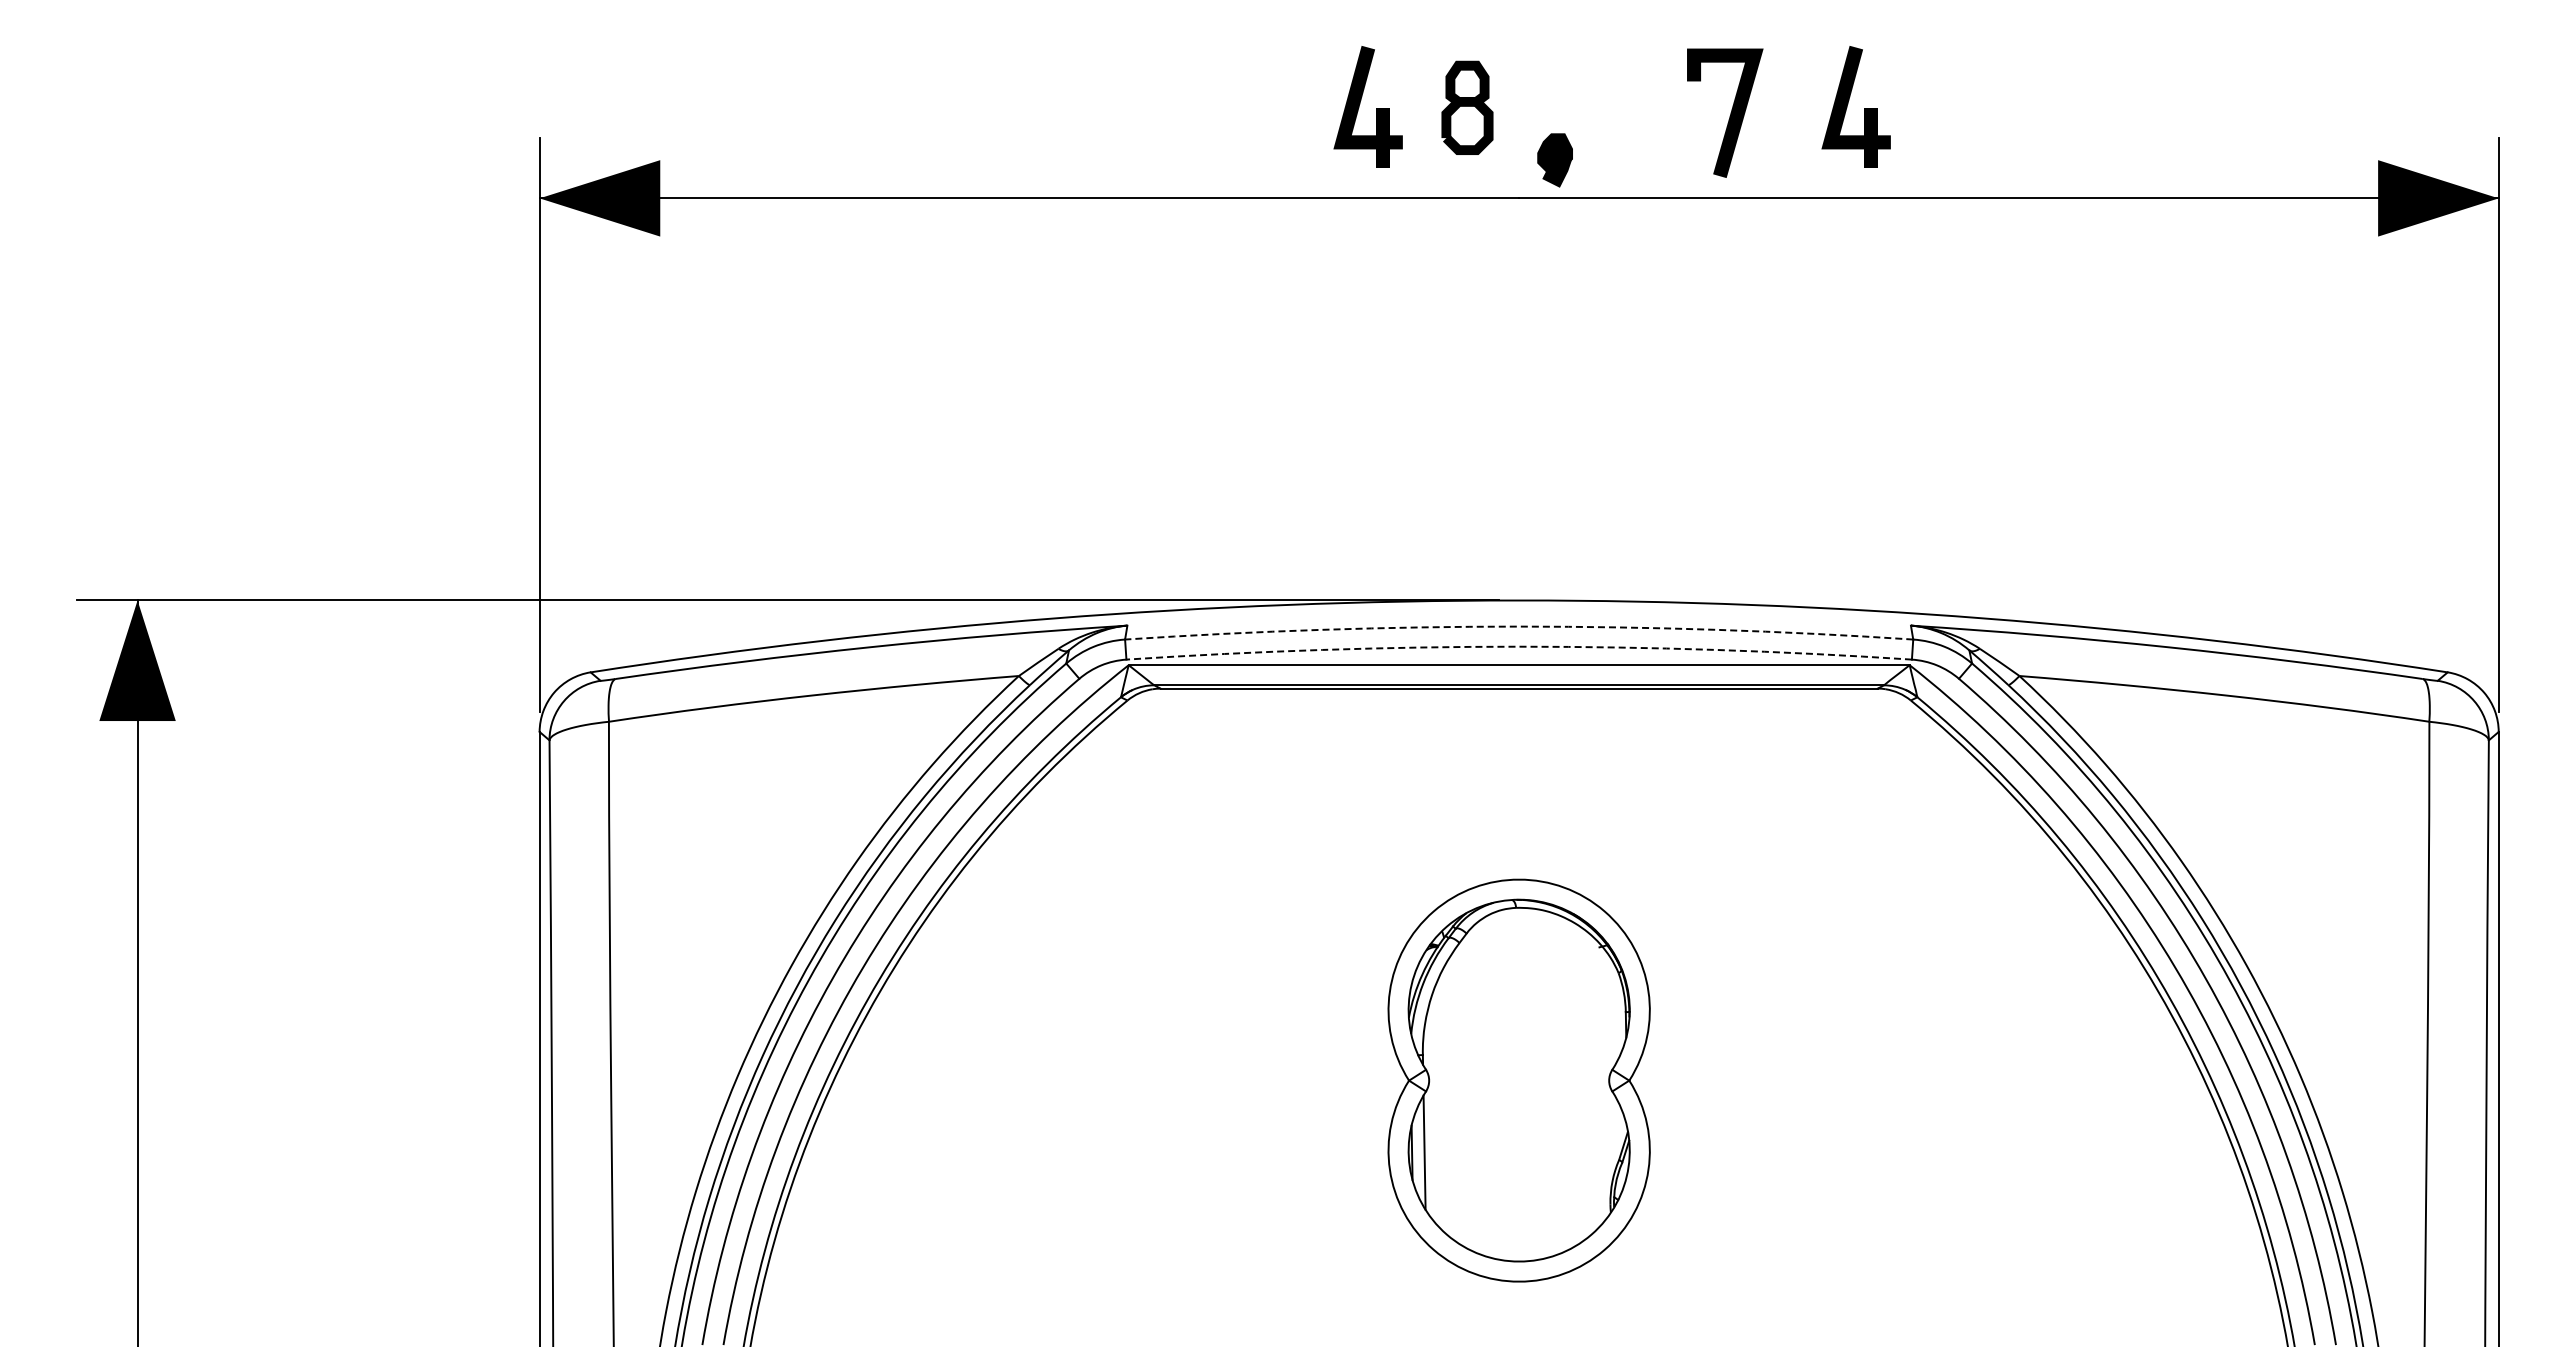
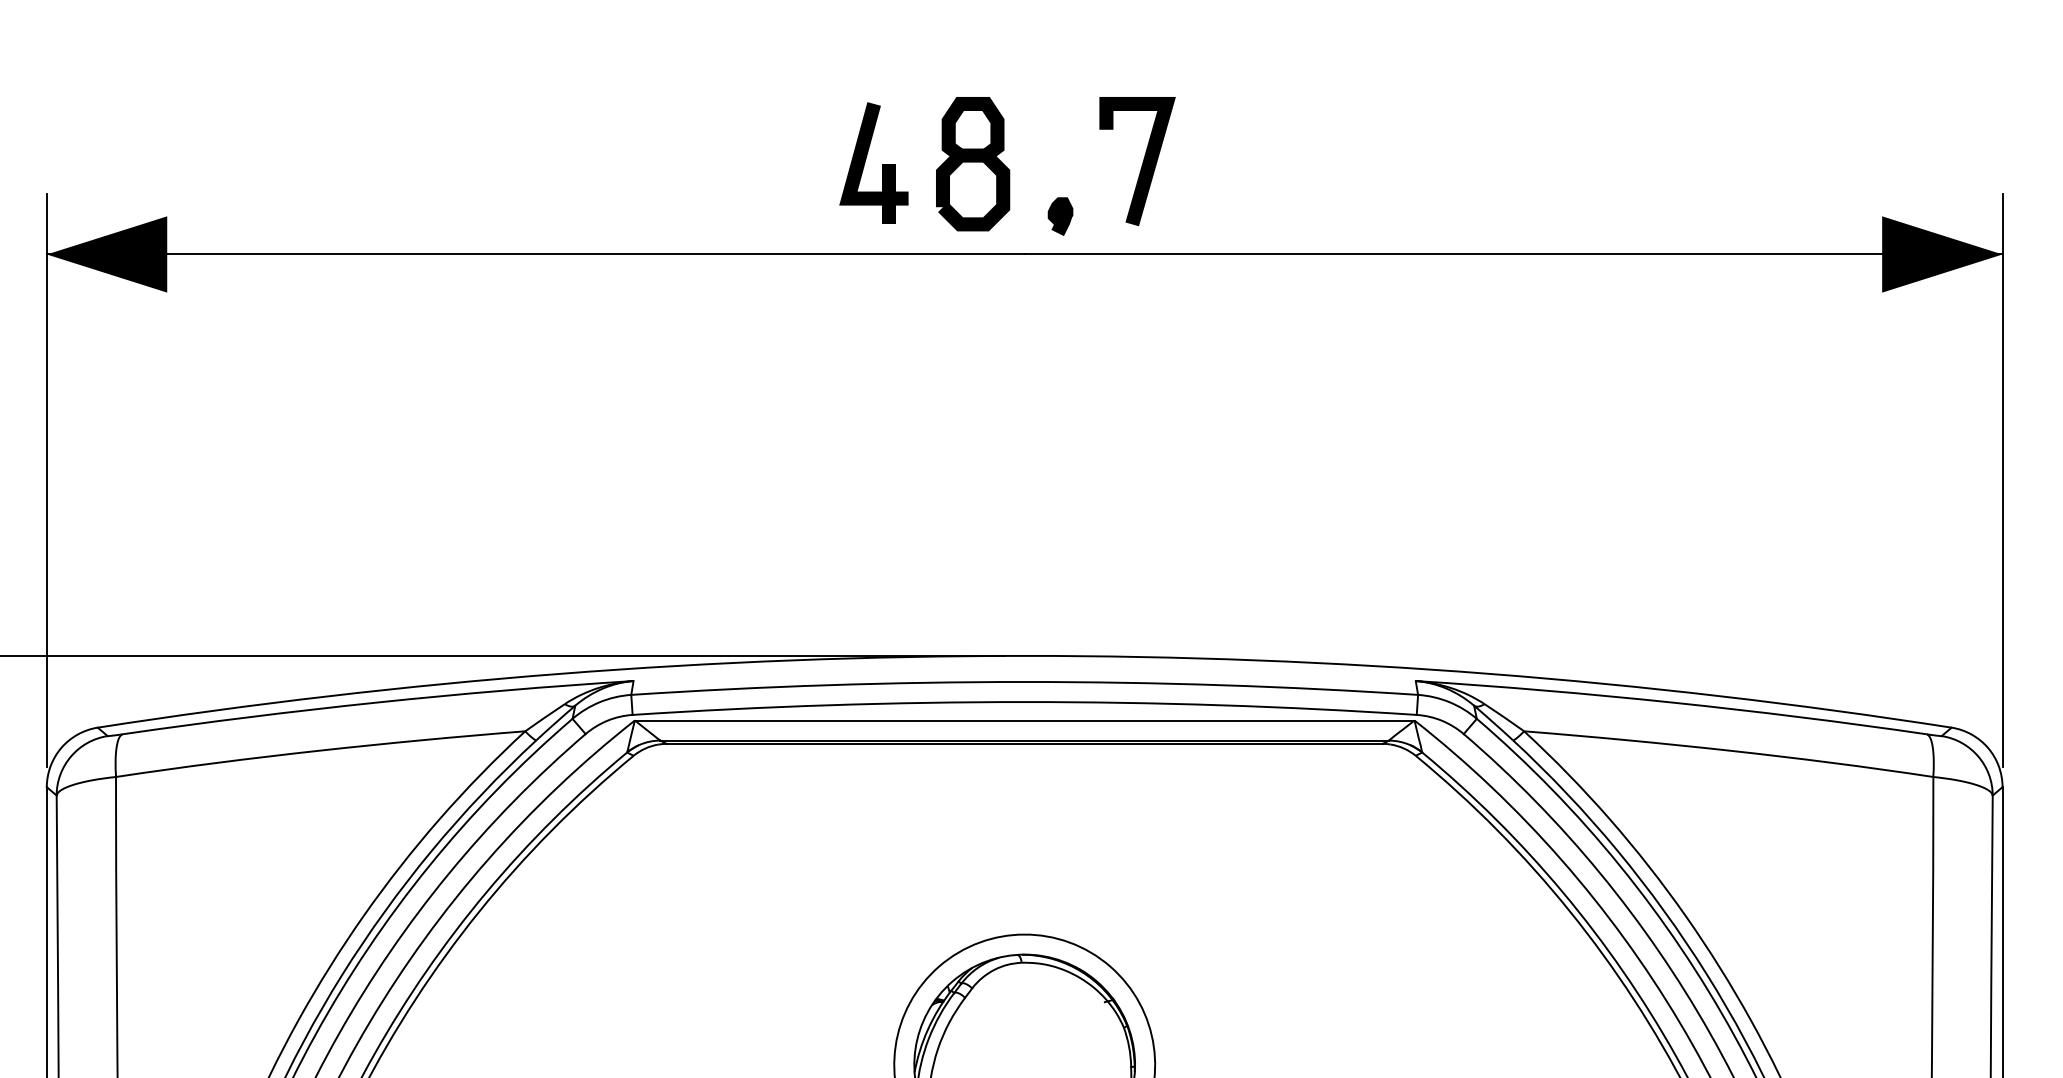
part: (1848, 104) -> (1353, 160), removed
part: (1467, 107) -> (973, 163), size x1.43
line: (1730, 112) -> (1142, 160), moved
part: (1554, 160) -> (1059, 216), size x0.71
arc: (1519, 626) -> (1025, 681), dashed -> solid
arc: (1519, 646) -> (1025, 701), dashed -> solid

